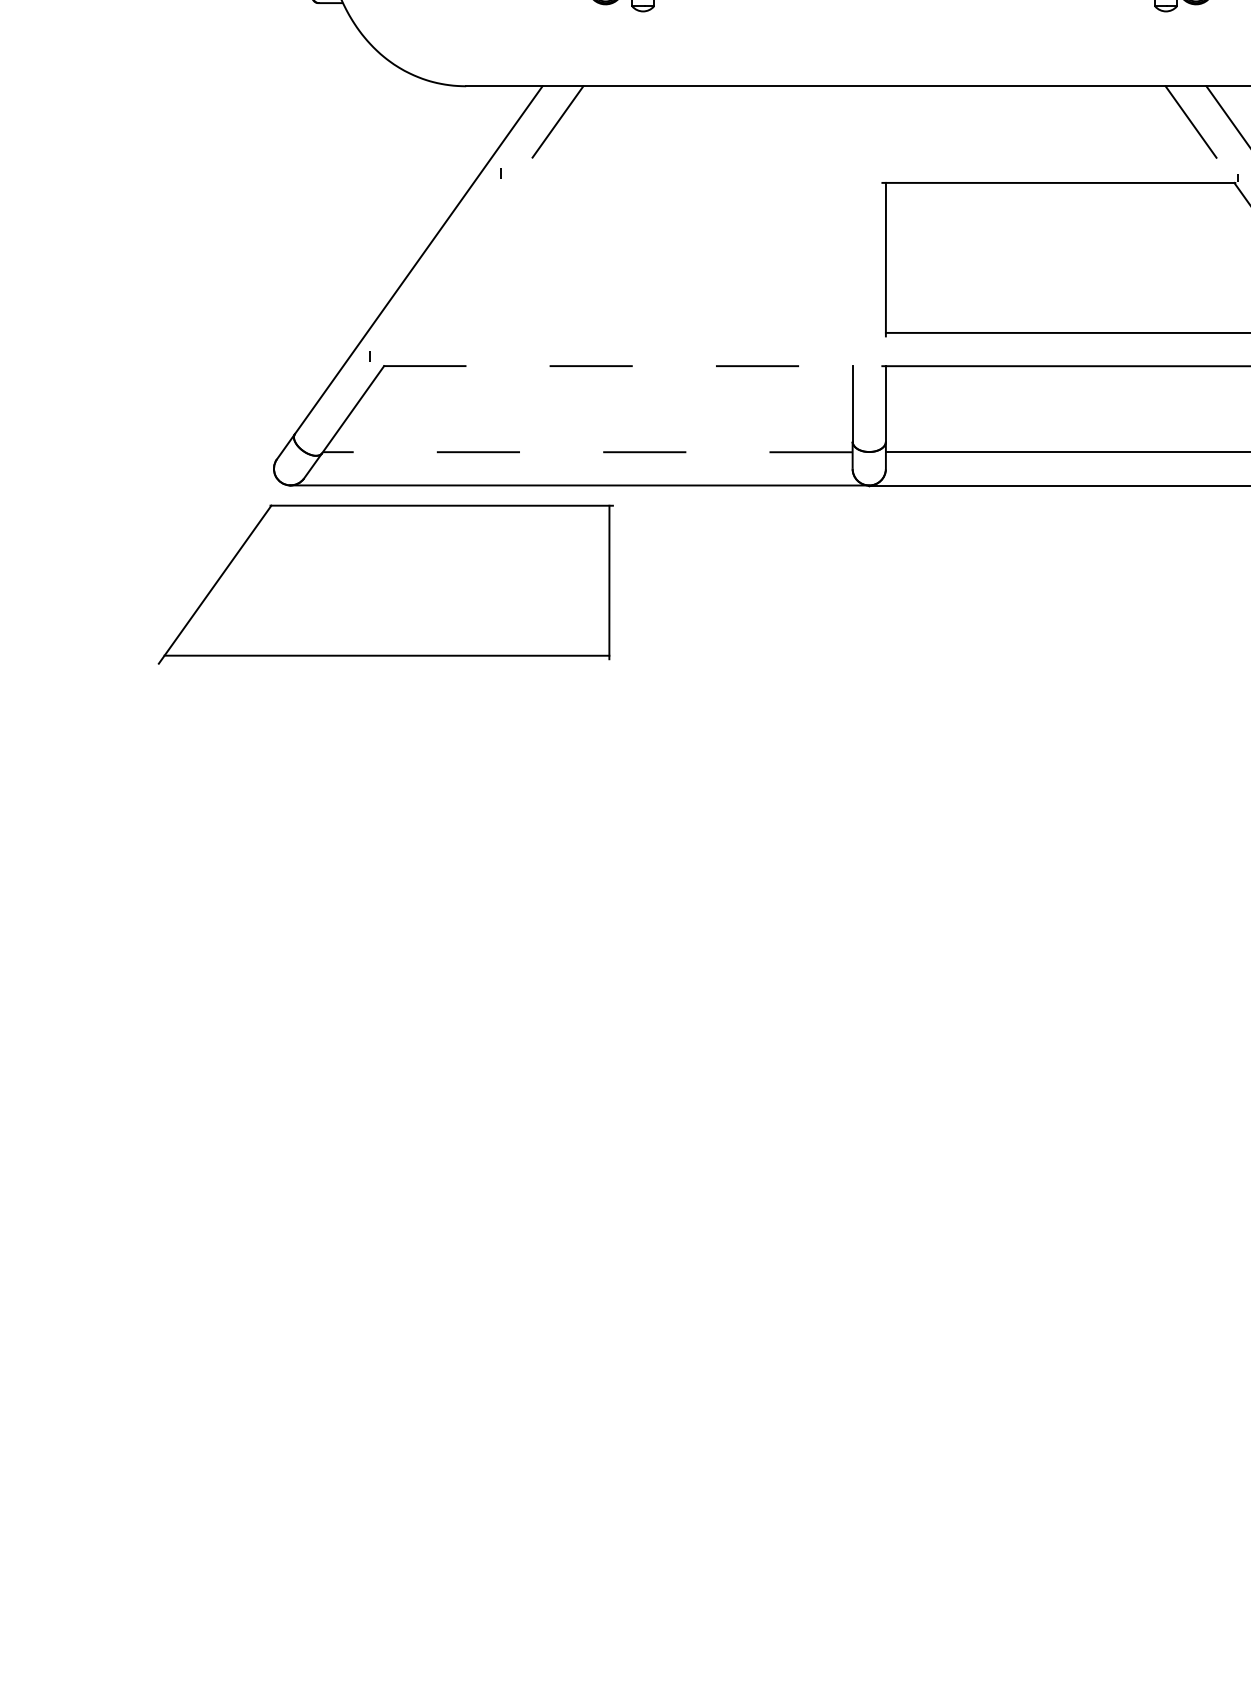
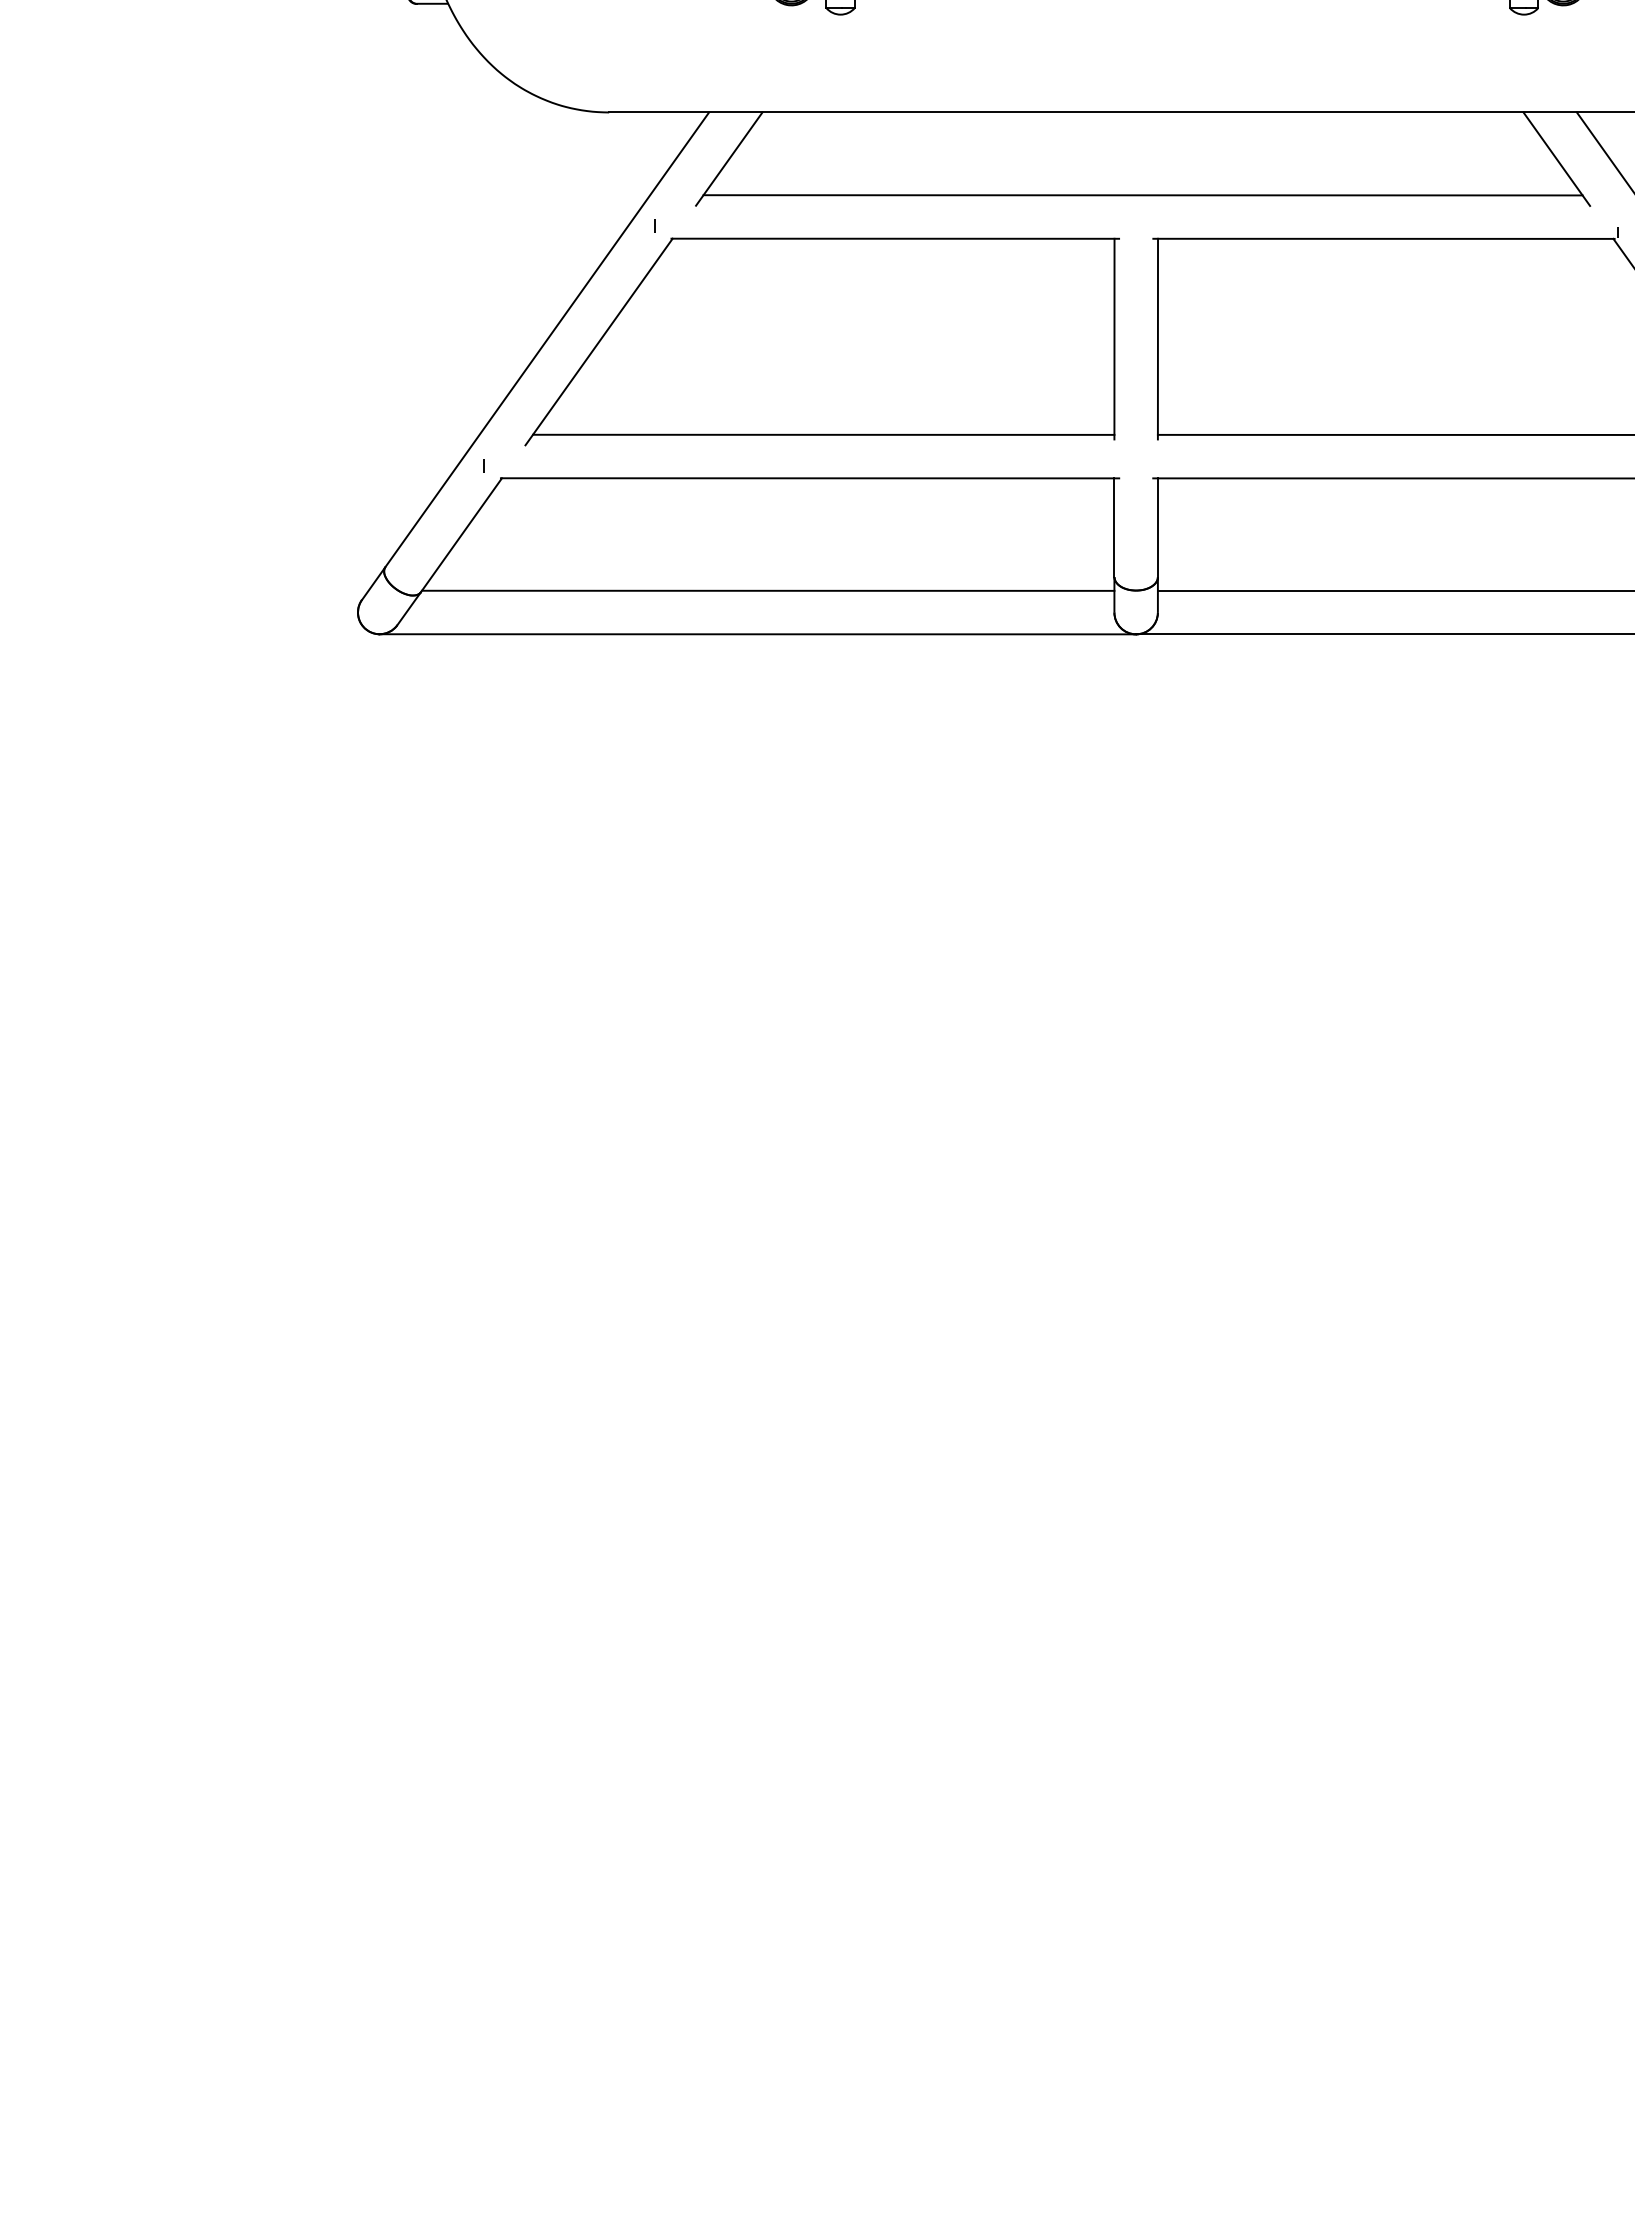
line: (874, 149) -> (1142, 195), added
line: (620, 366) -> (810, 478), dashed -> solid
line: (587, 451) -> (767, 590), dashed -> solid
part: (385, 584) -> (821, 341), moved

